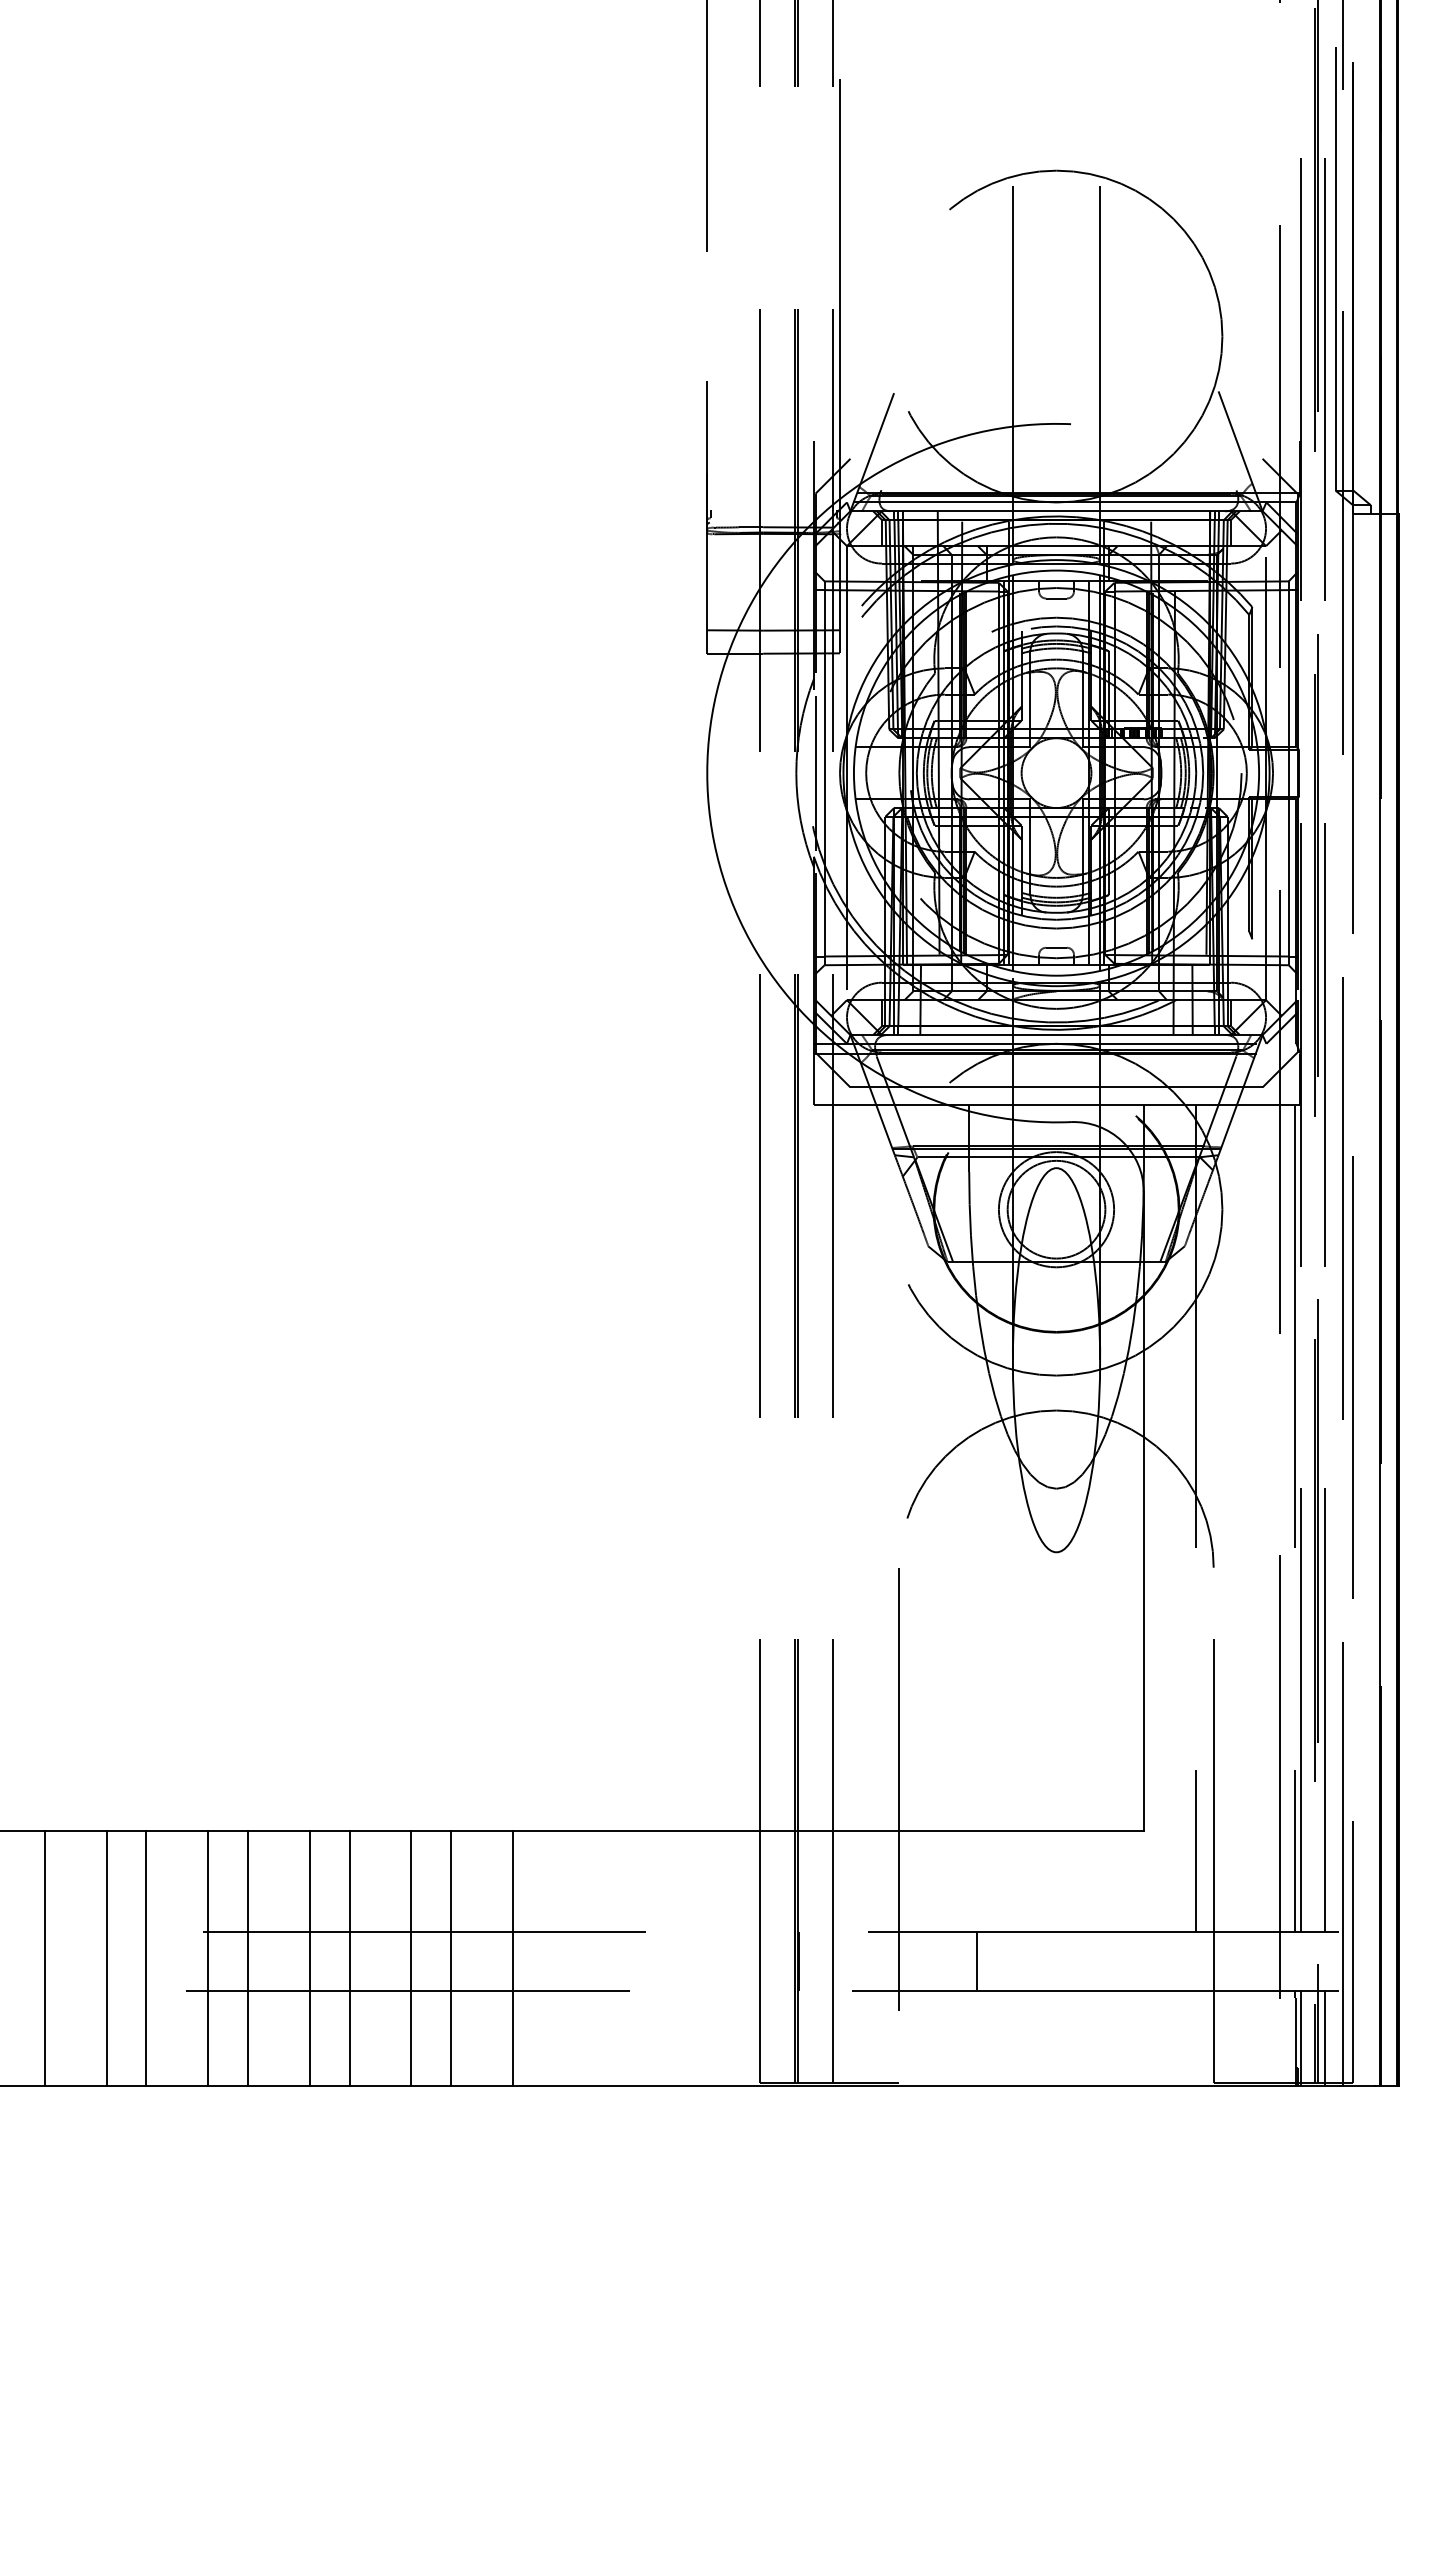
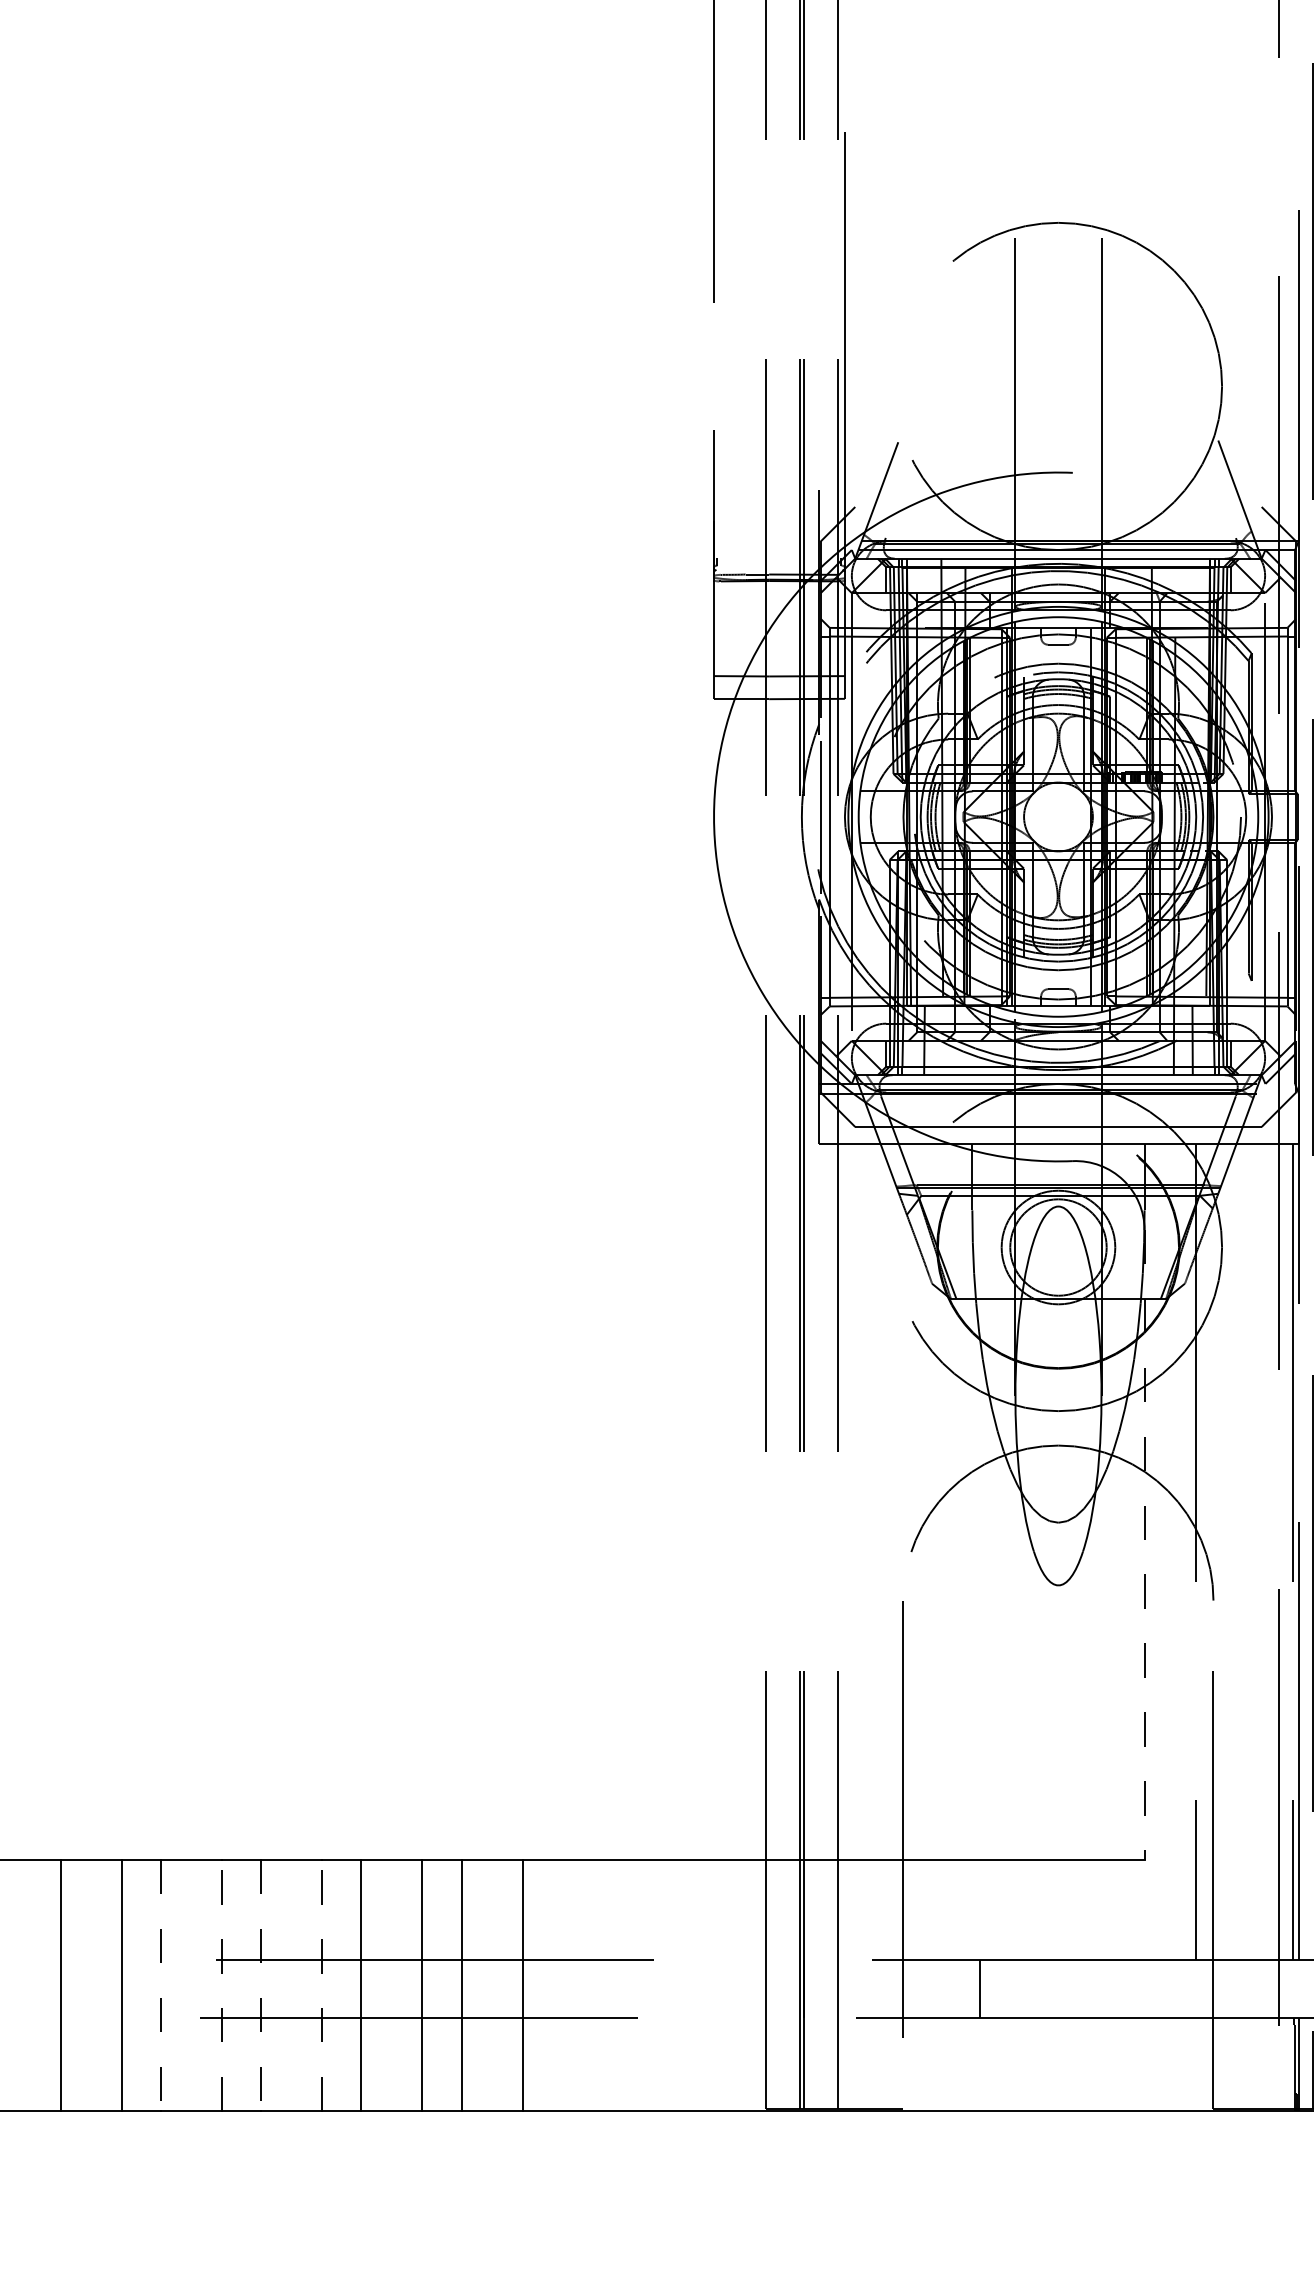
line: (1143, 1511) -> (1144, 1545), solid -> dashed
line: (208, 1957) -> (222, 1985), solid -> dashed
line: (309, 1957) -> (321, 1985), solid -> dashed
line: (146, 1958) -> (161, 1985), solid -> dashed
line: (248, 1958) -> (261, 1985), solid -> dashed

